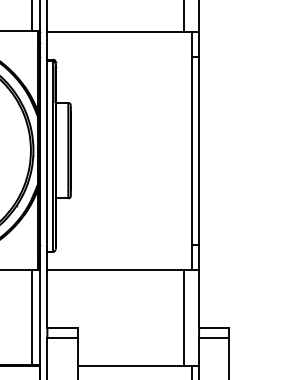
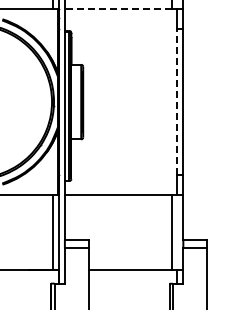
line: (114, 32) -> (117, 9), solid -> dashed
line: (191, 149) -> (177, 101), solid -> dashed

